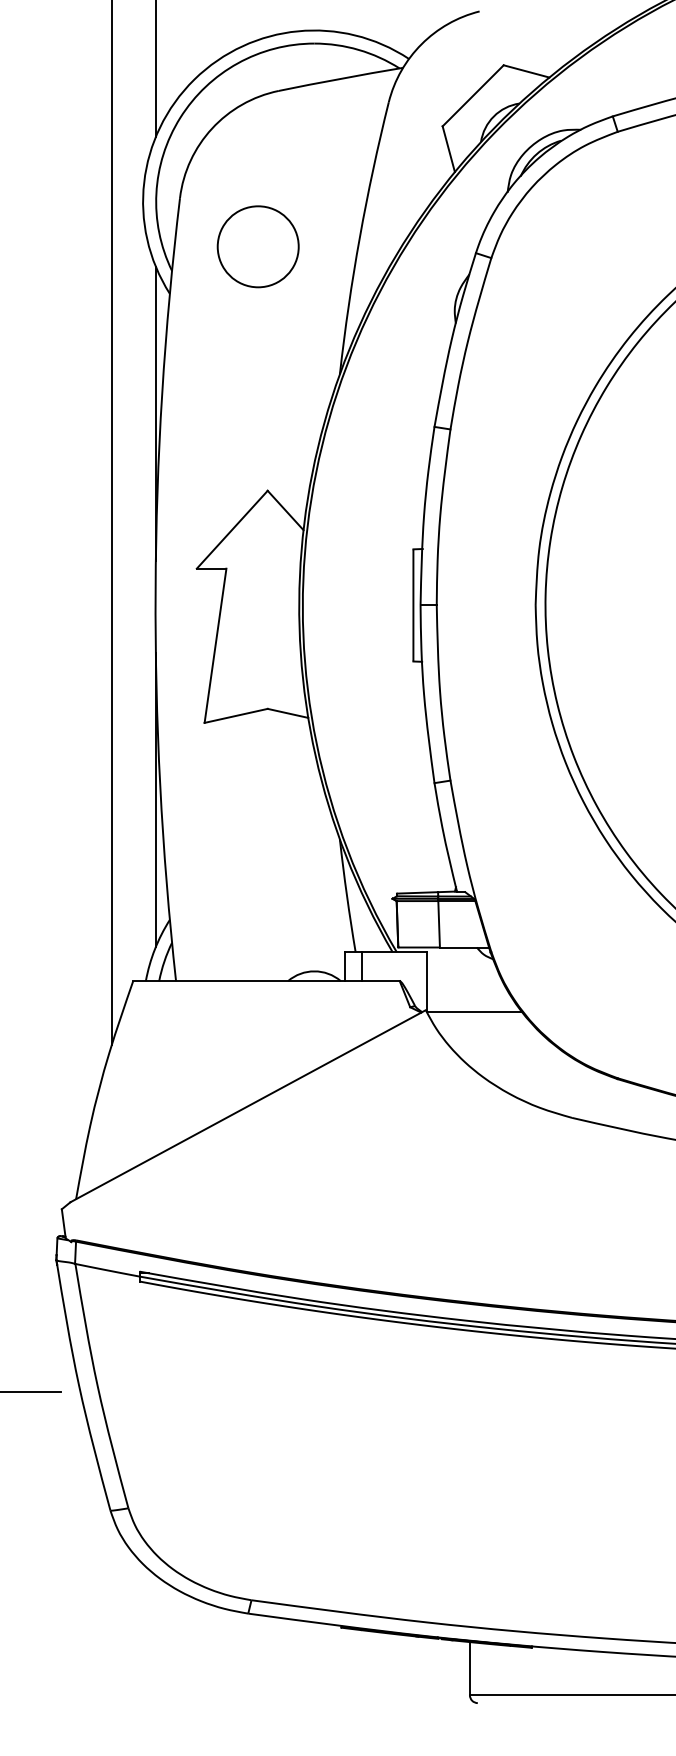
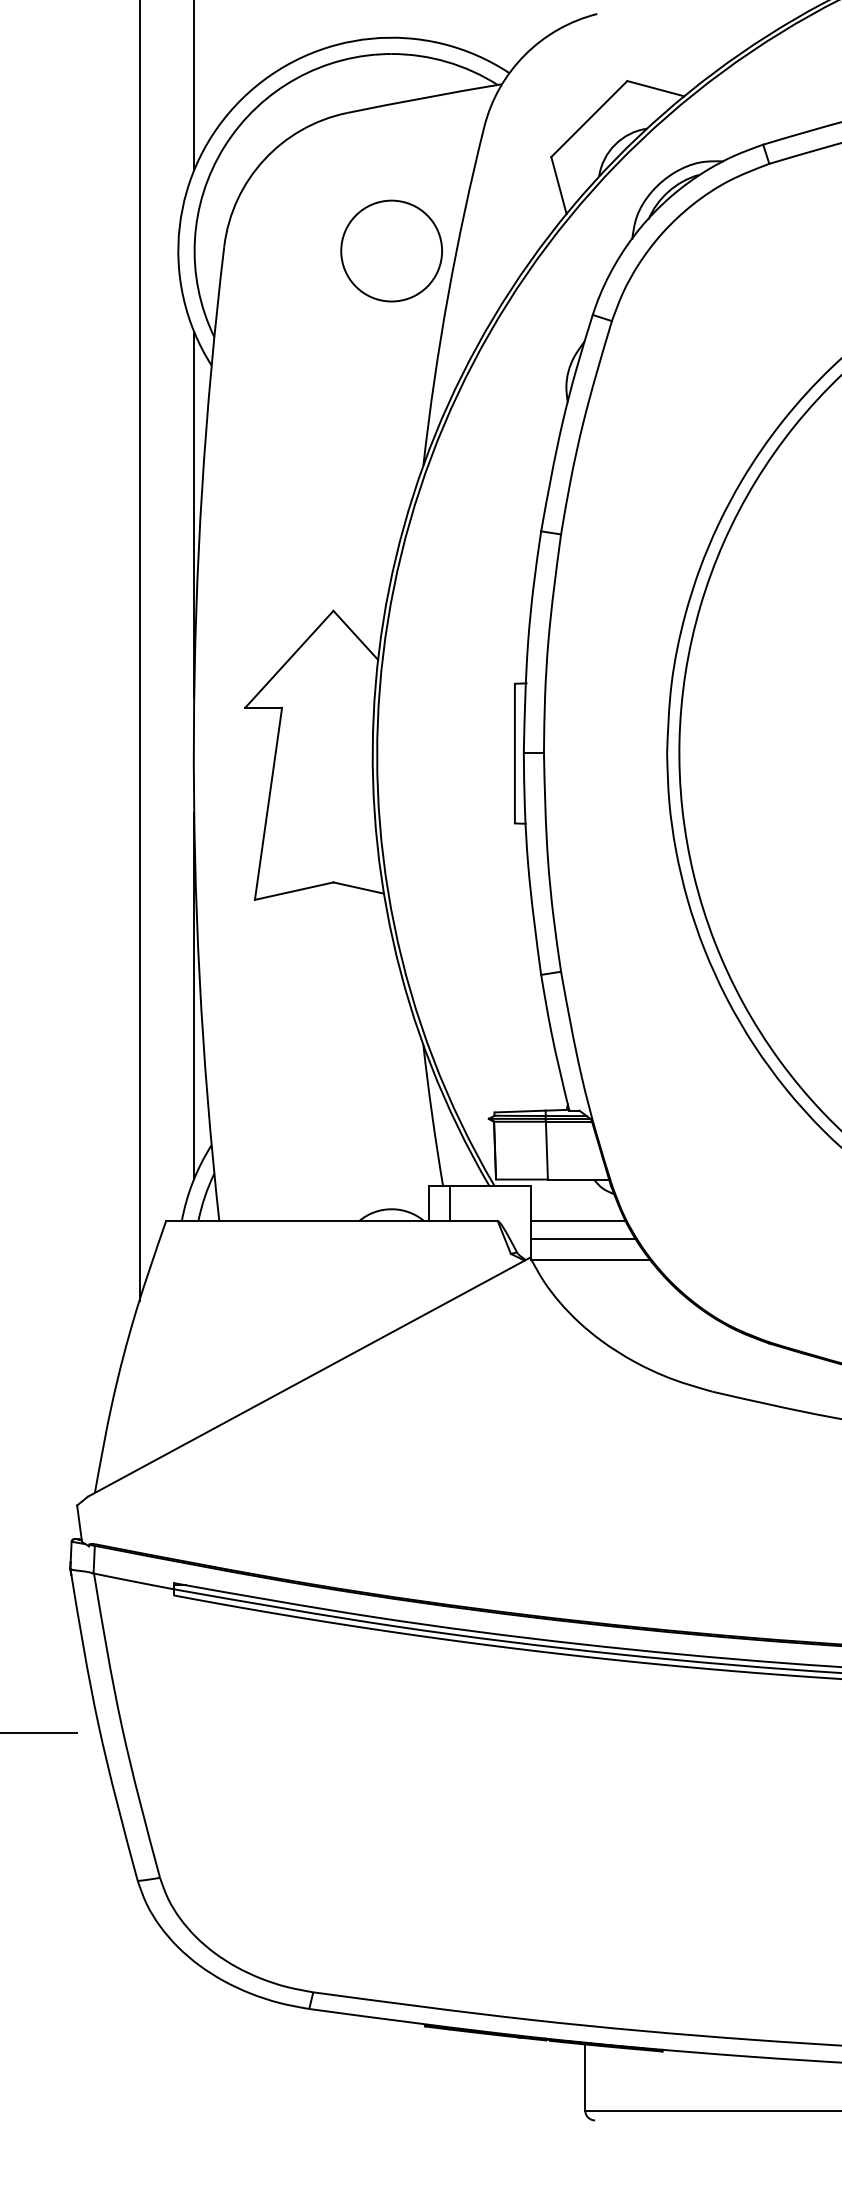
circle: (258, 246) -> (391, 250), moved
line: (464, 981) -> (578, 1221), added
line: (468, 995) -> (583, 1239), added

